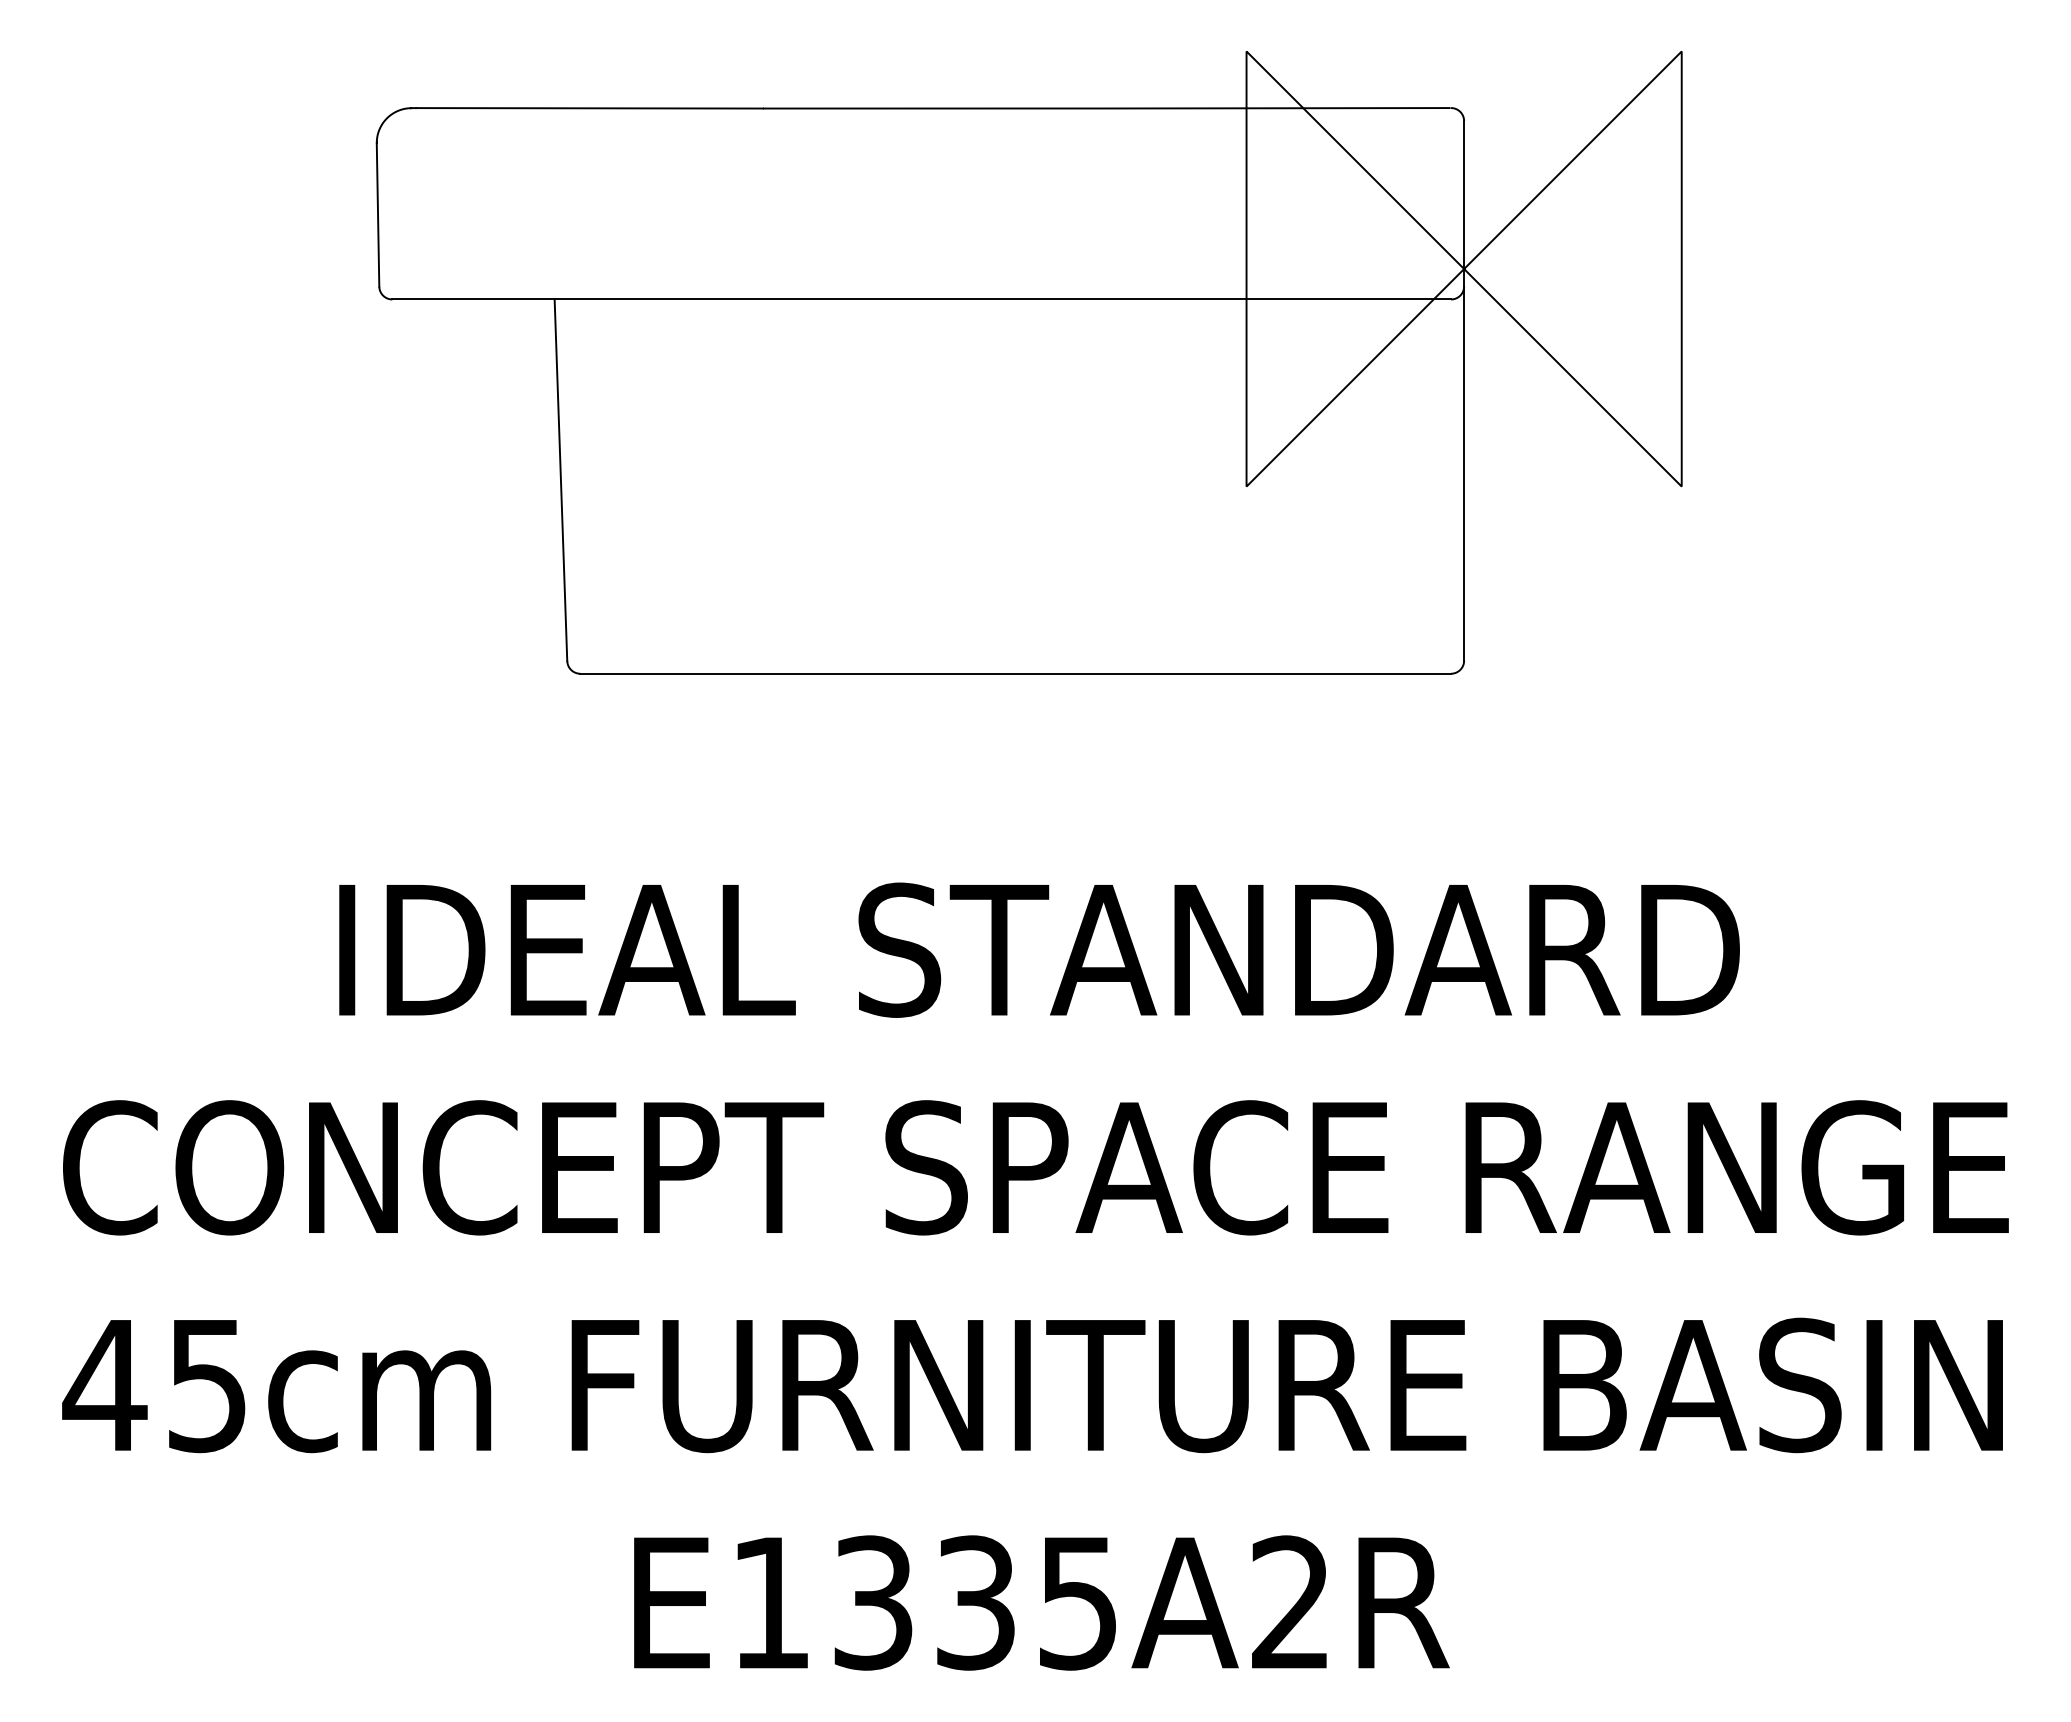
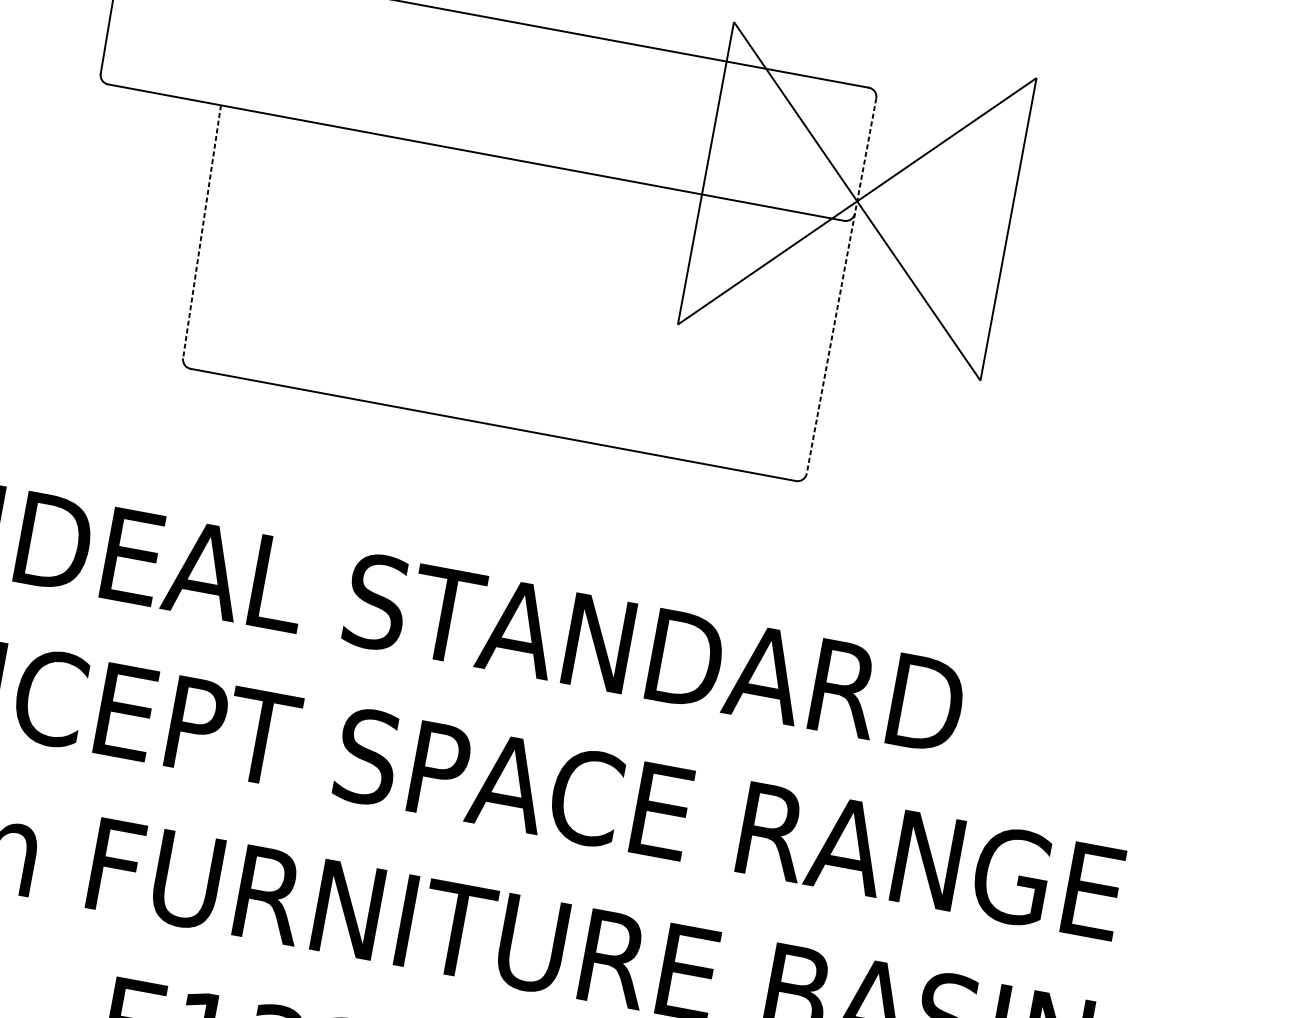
line: (1464, 390) -> (841, 285), solid -> dashed
line: (560, 480) -> (201, 231), solid -> dashed

